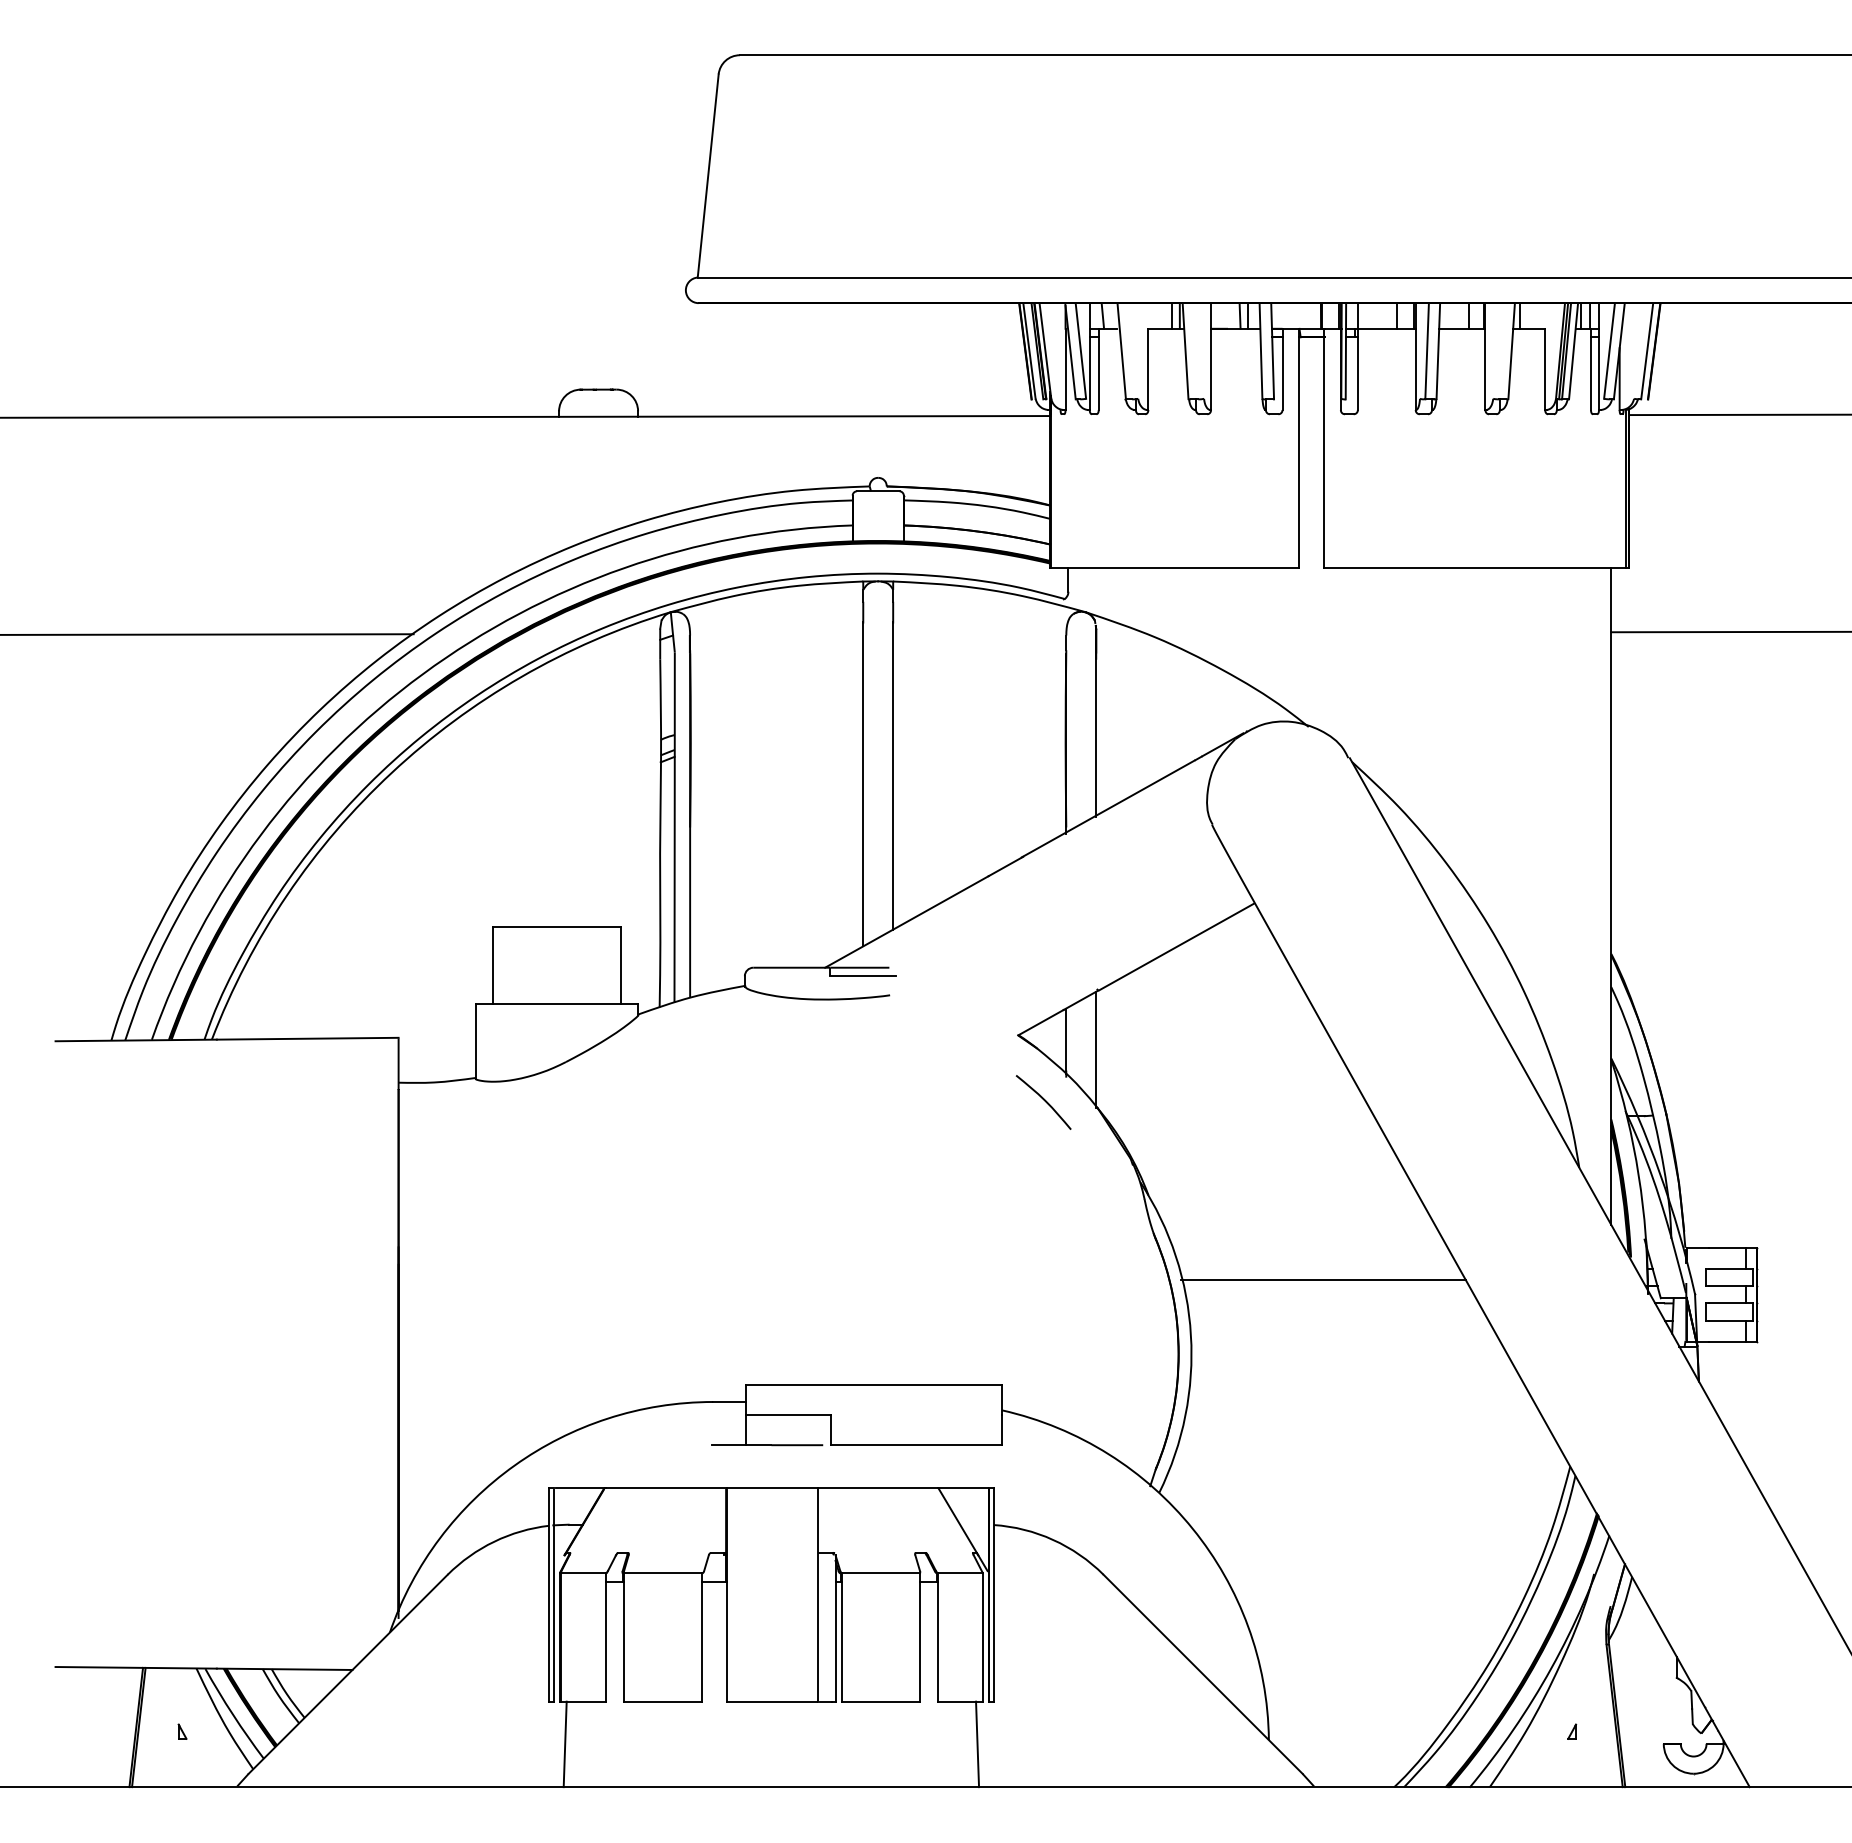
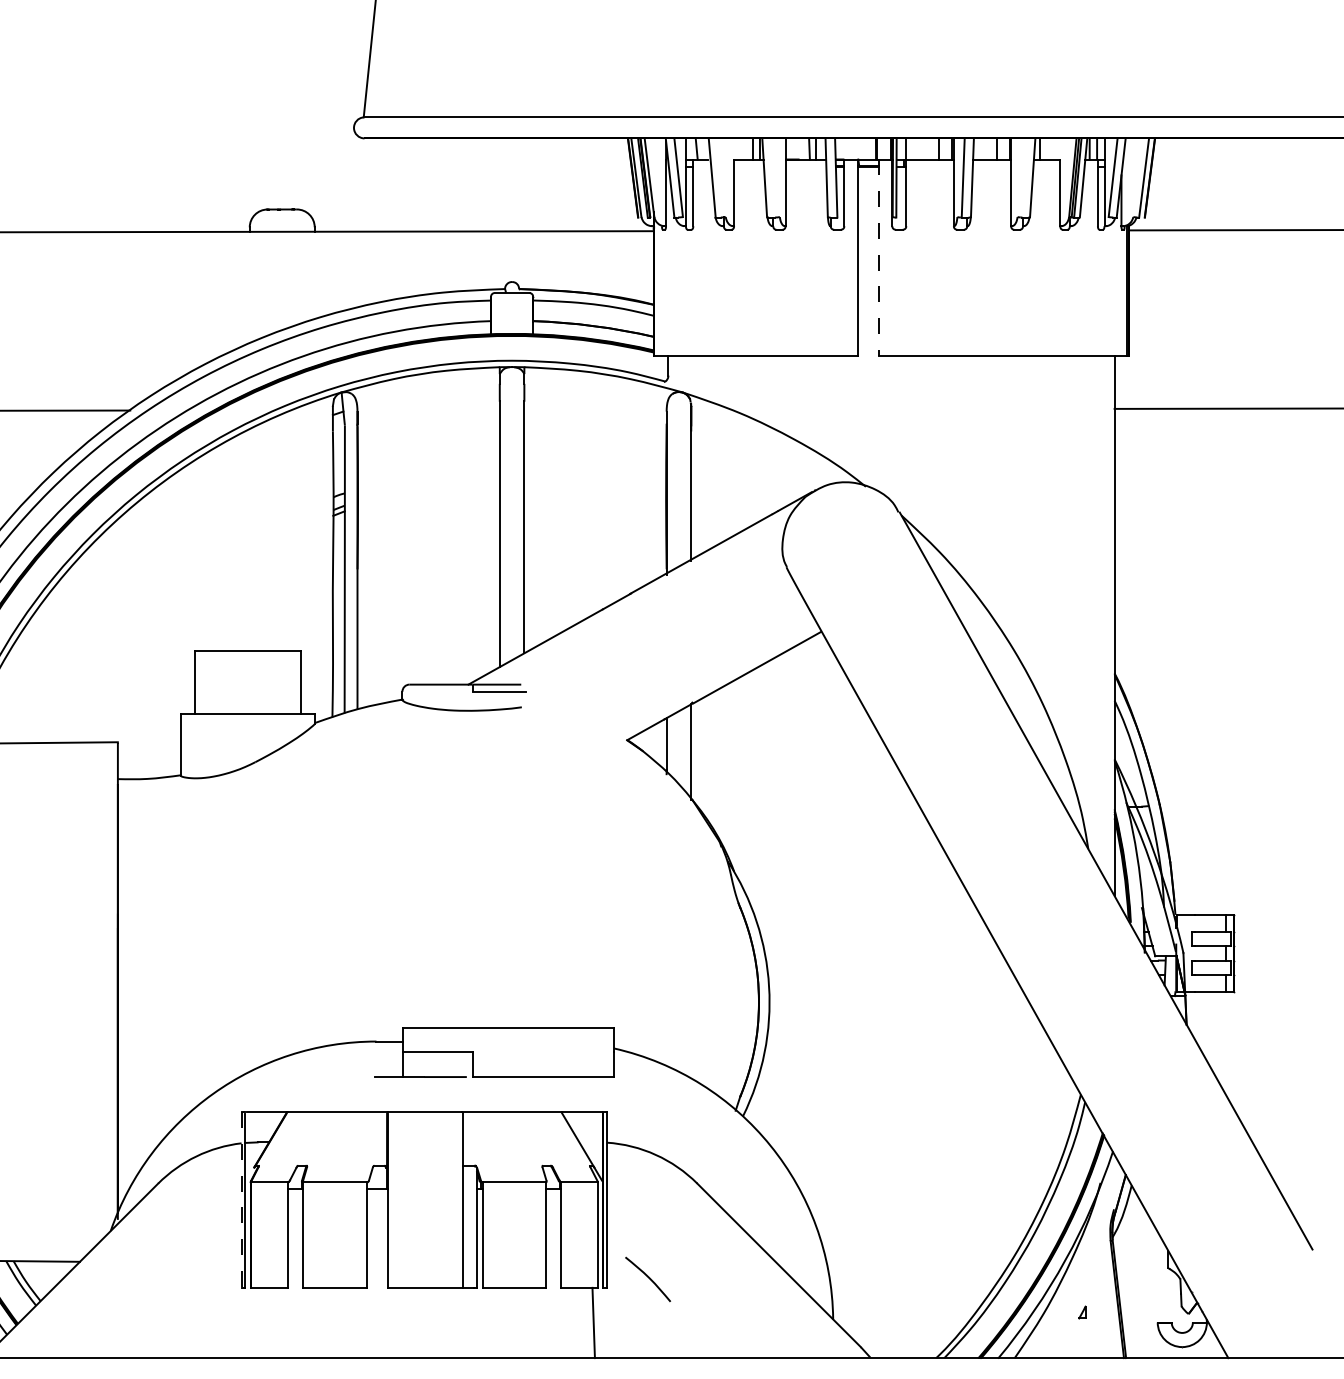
line: (1324, 448) -> (878, 257), solid -> dashed
curve: (1044, 1101) -> (648, 1278), moved
line: (1323, 1279) -> (878, 940), removed
line: (549, 1594) -> (241, 1199), solid -> dashed
line: (564, 1744) -> (254, 1323), removed

